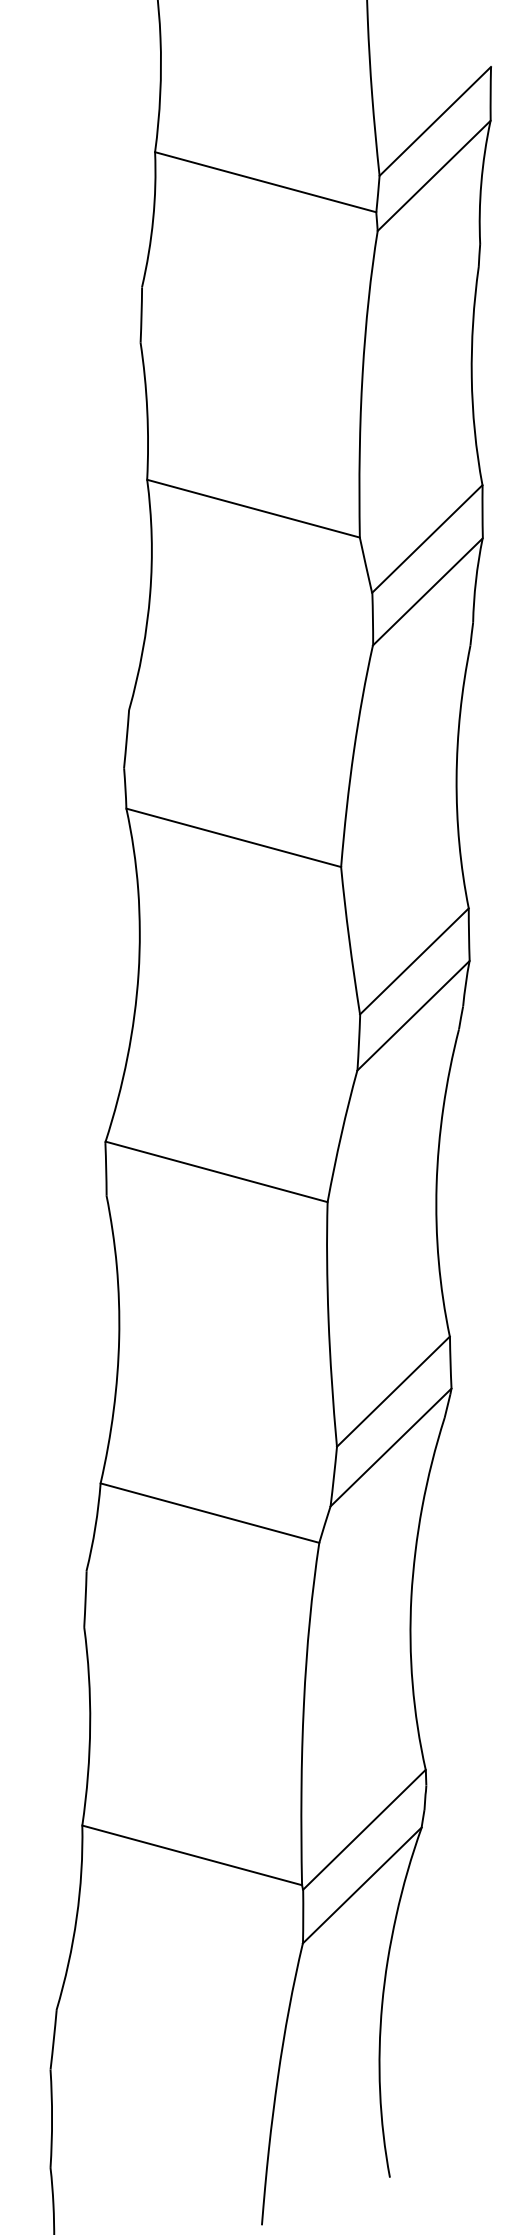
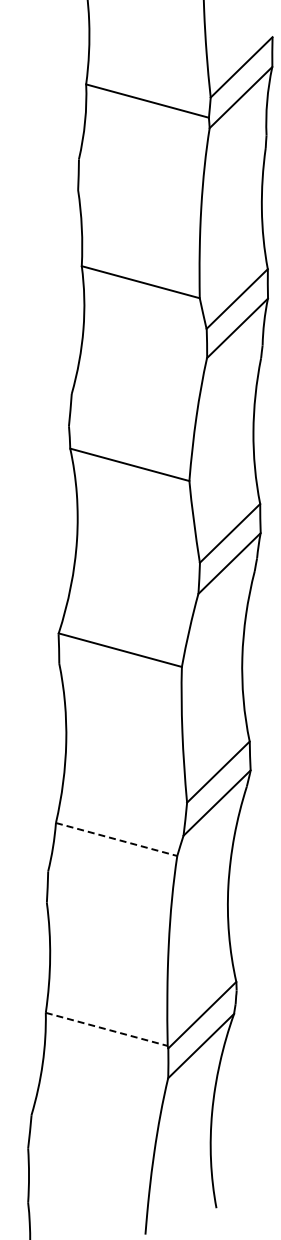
line: (209, 1513) -> (116, 839), solid -> dashed
line: (193, 1855) -> (107, 1029), solid -> dashed

